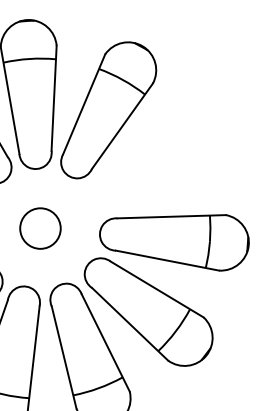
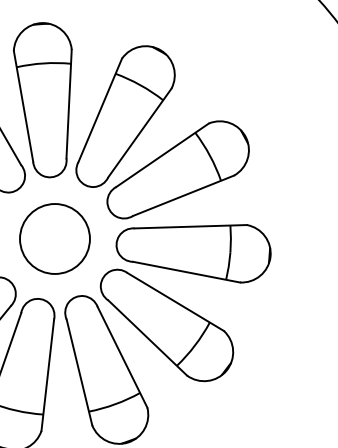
part: (158, 161) -> (177, 169), added
circle: (40, 228) -> (54, 238), size x1.67

